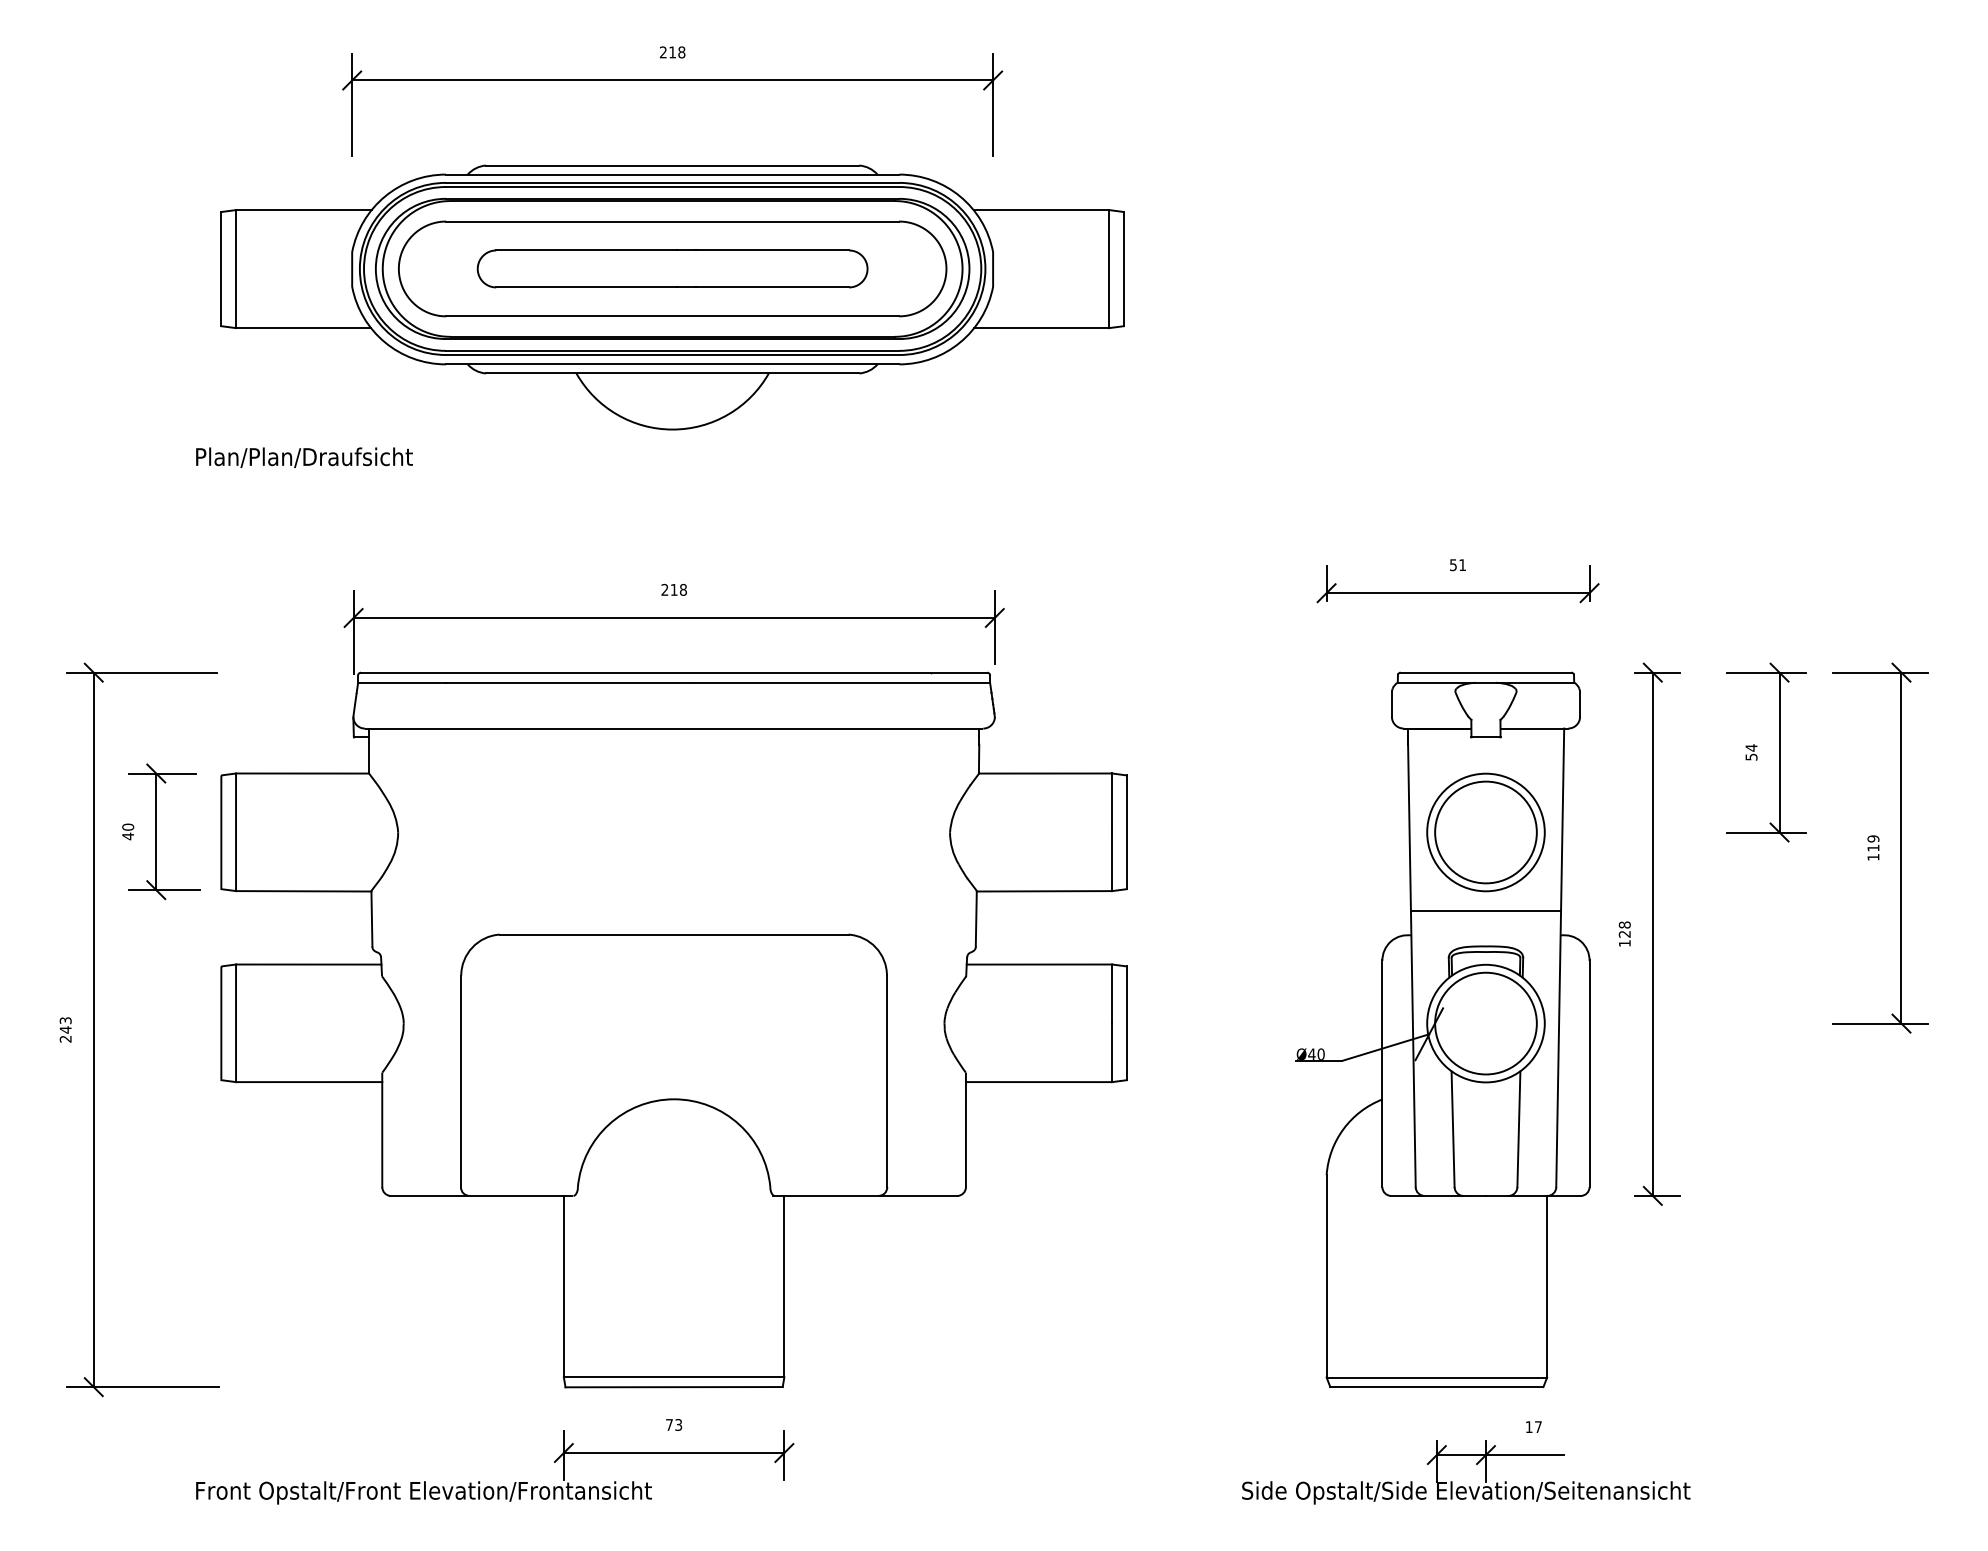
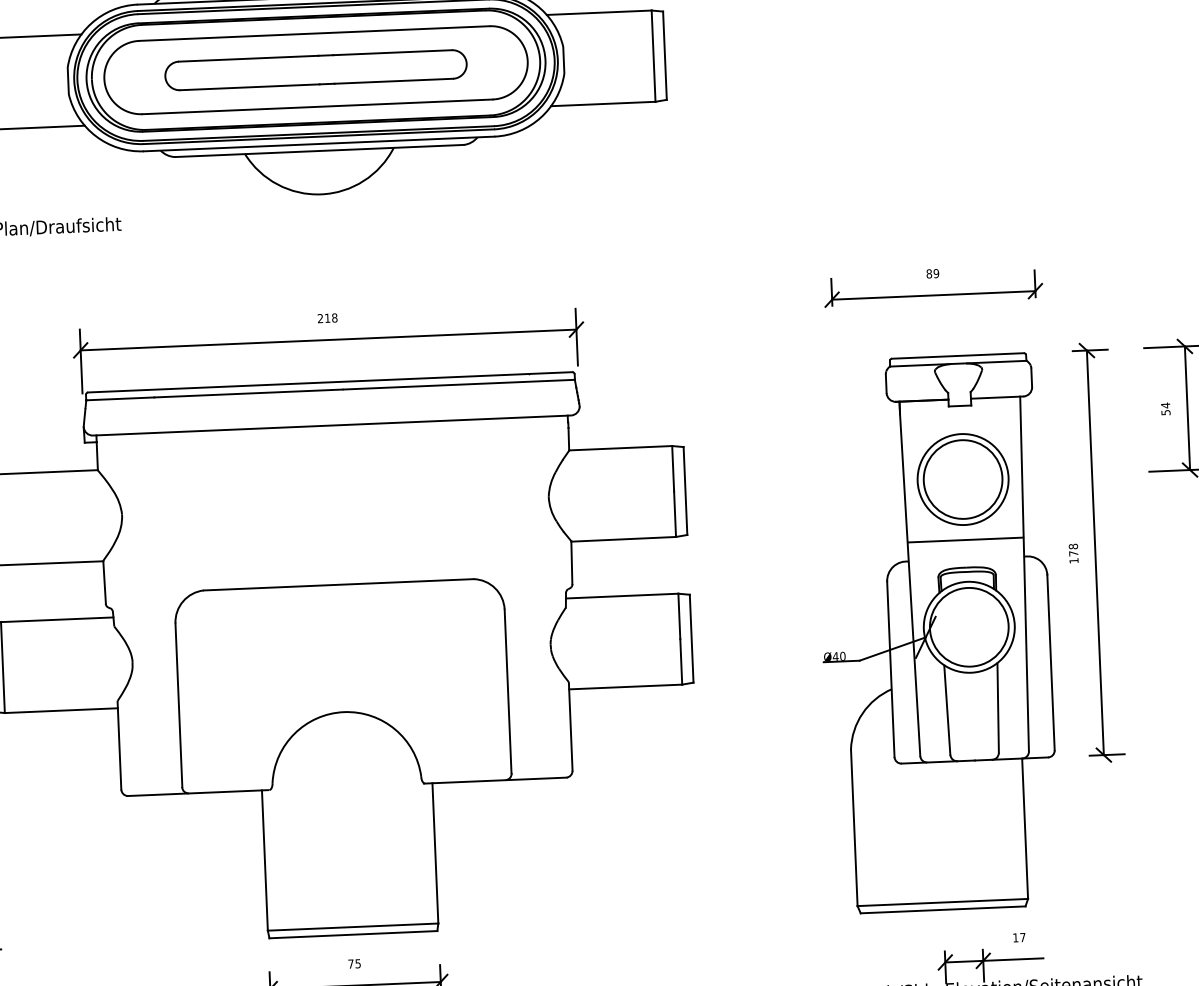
text: (1457, 565) -> (932, 274), 51 -> 89
text: (1624, 934) -> (1073, 553), 128 -> 178
text: (678, 1424) -> (358, 963), 73 -> 75

